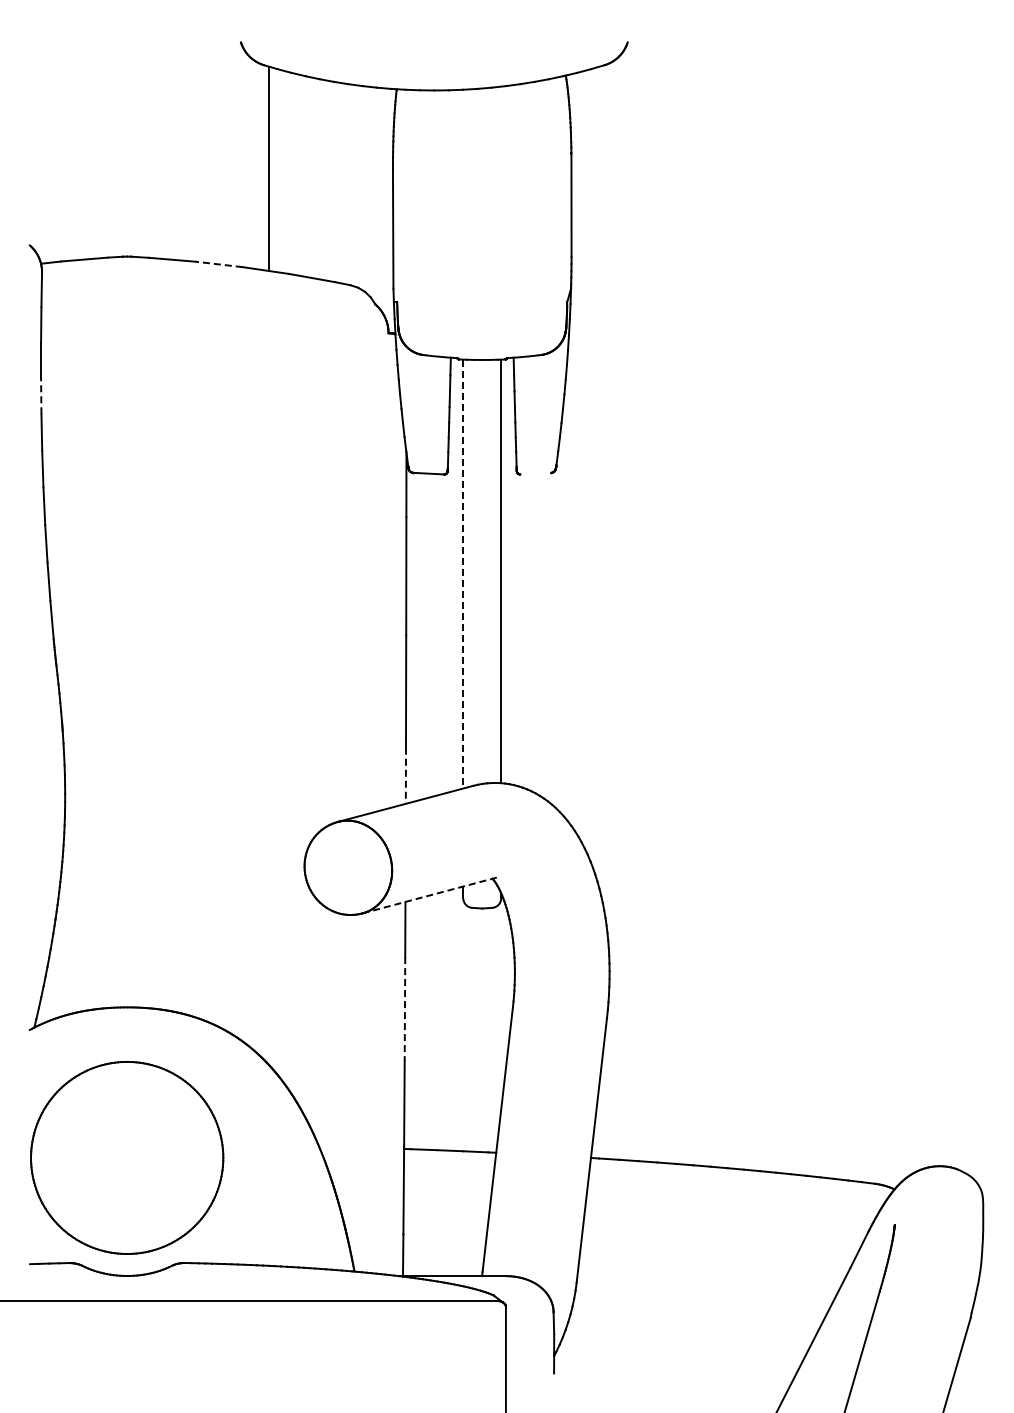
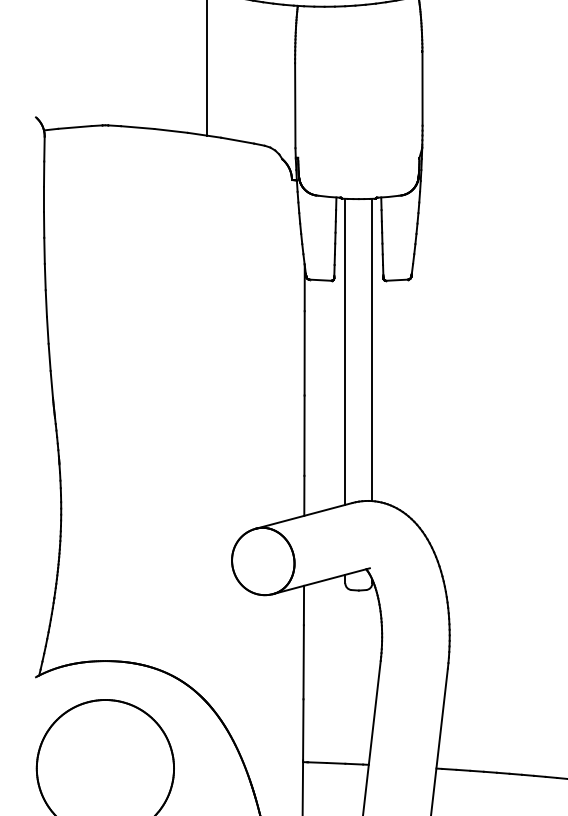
line: (219, 264) -> (171, 130), dashed -> solid
line: (41, 395) -> (44, 224), dashed -> solid
line: (535, 473) -> (396, 280), added
line: (463, 574) -> (345, 352), dashed -> solid
line: (405, 776) -> (304, 496), dashed -> solid
line: (430, 895) -> (321, 581), dashed -> solid
line: (404, 1009) -> (303, 662), dashed -> solid

